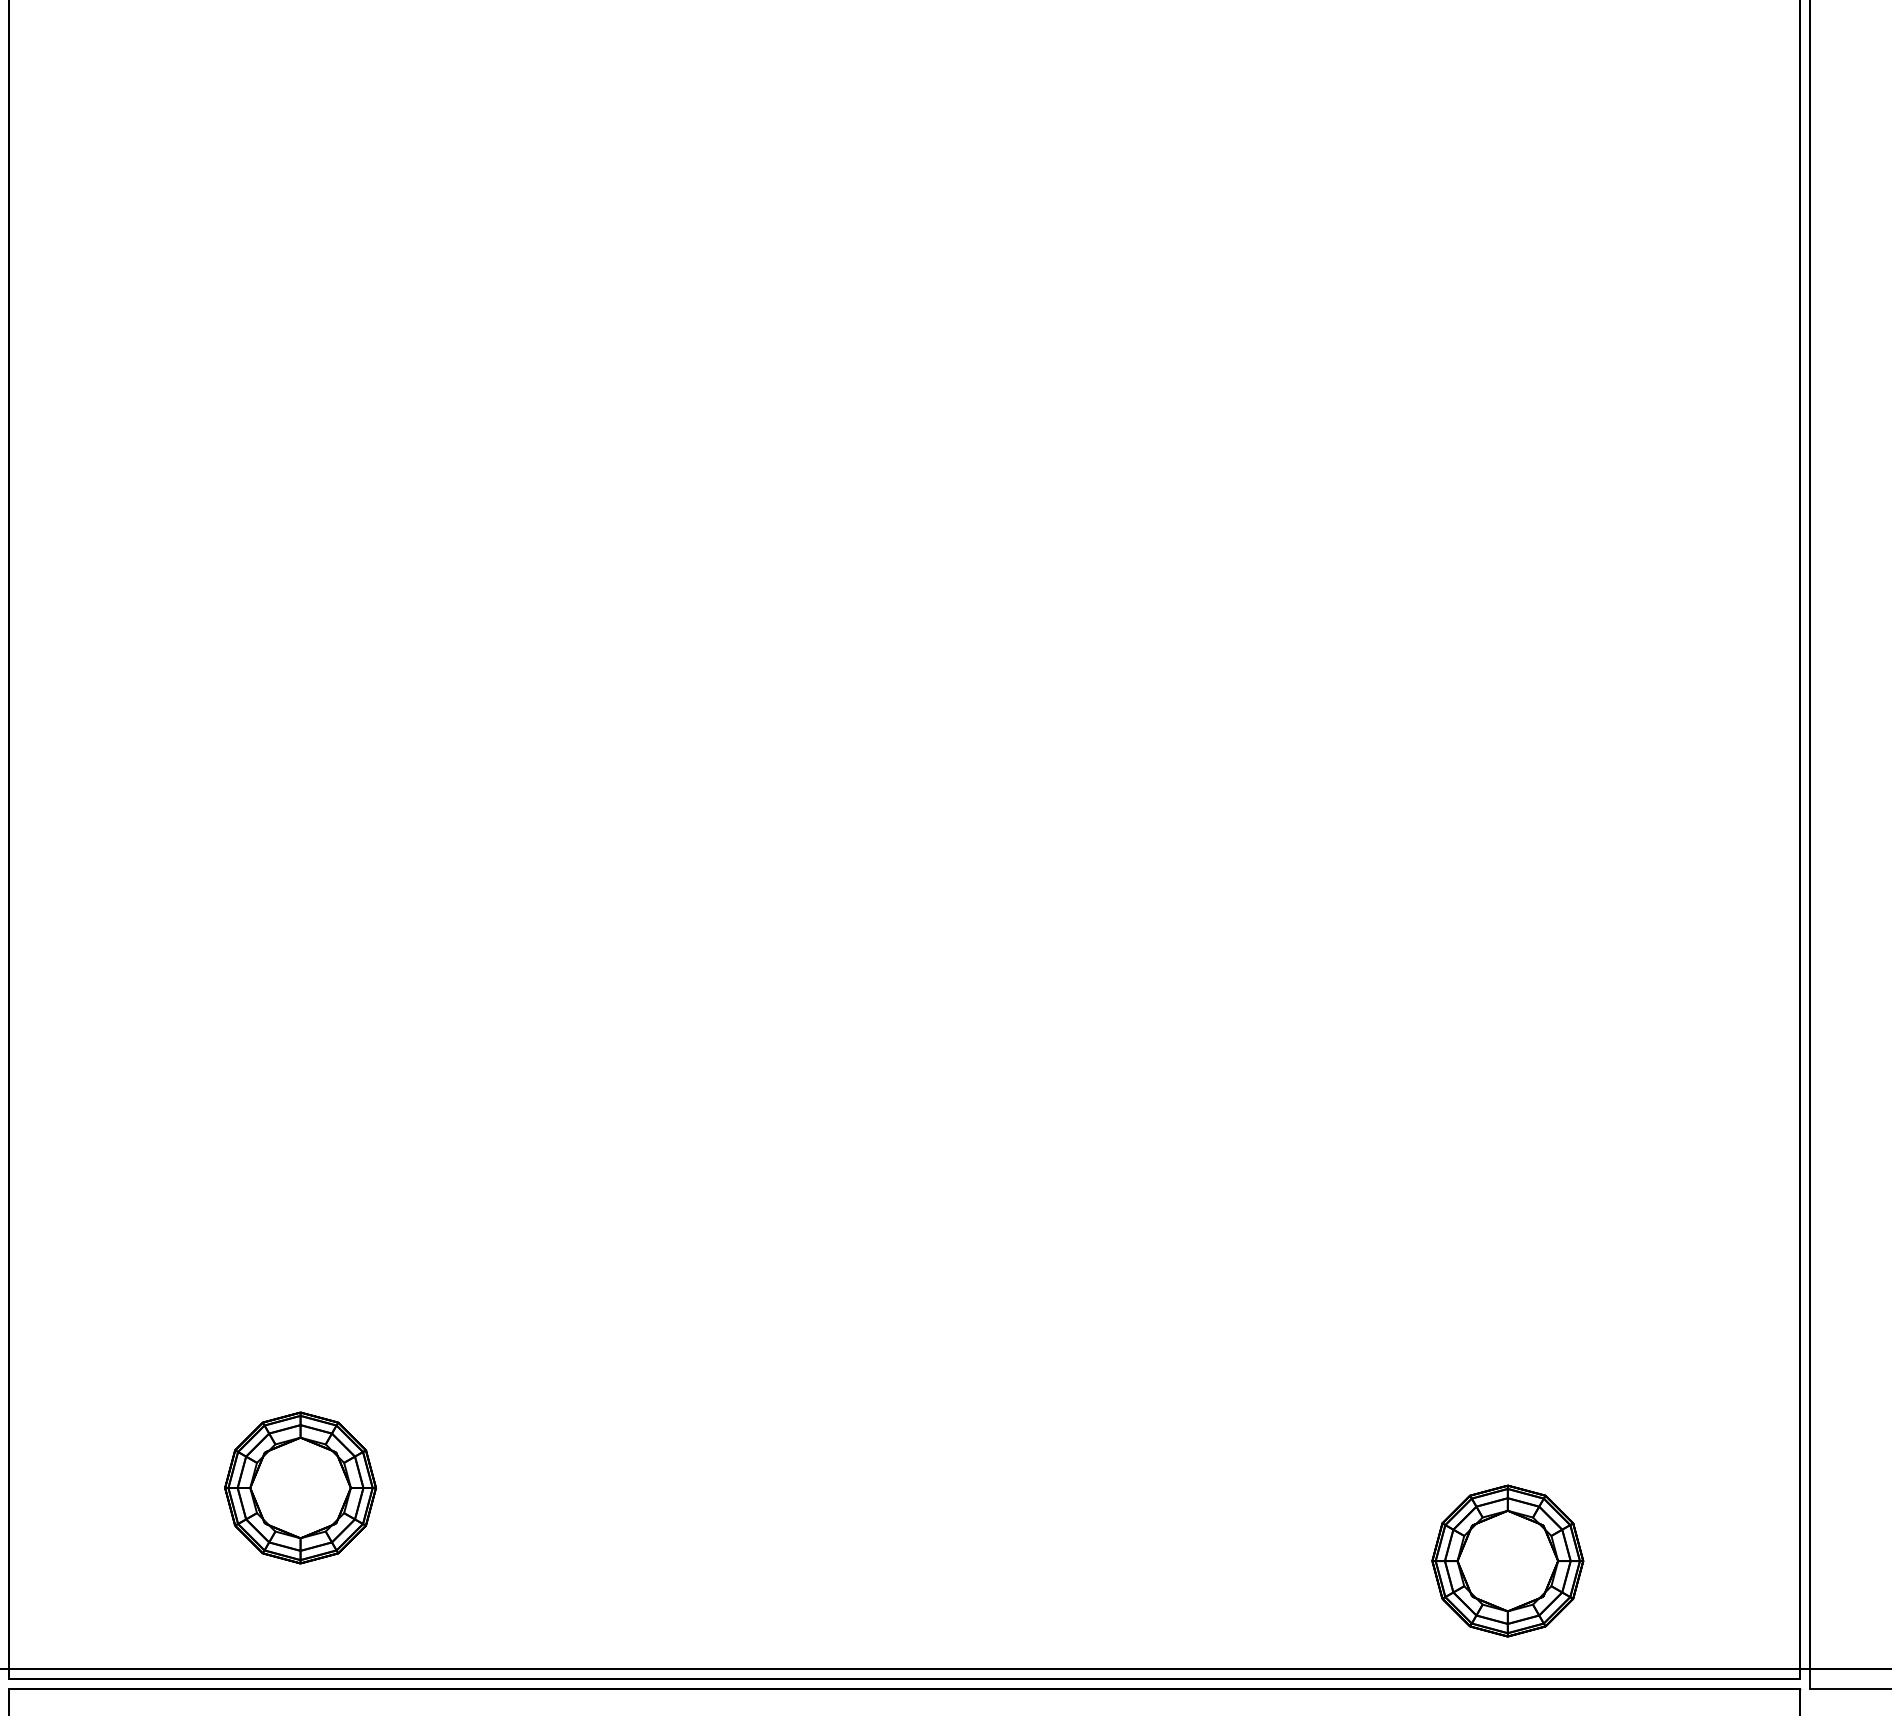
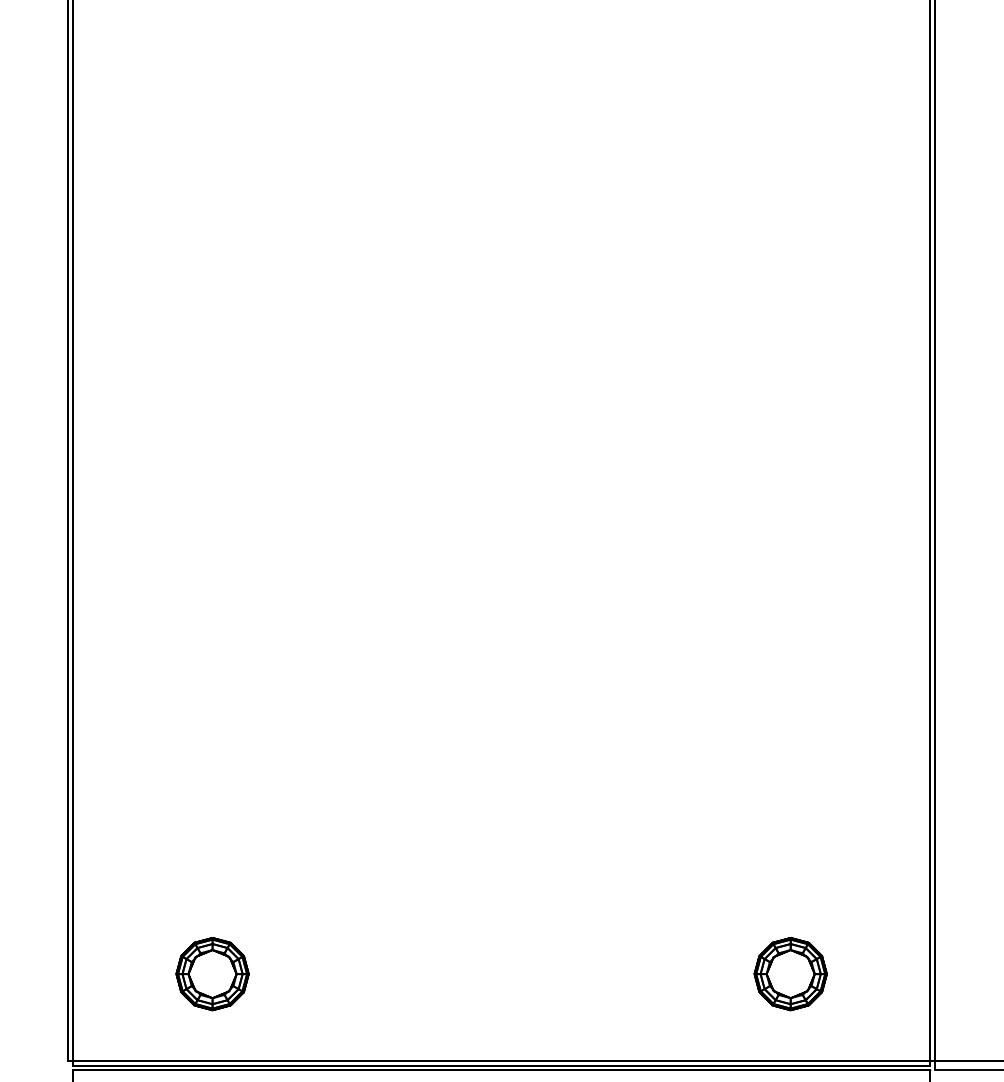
part: (1507, 1561) -> (790, 974), moved

